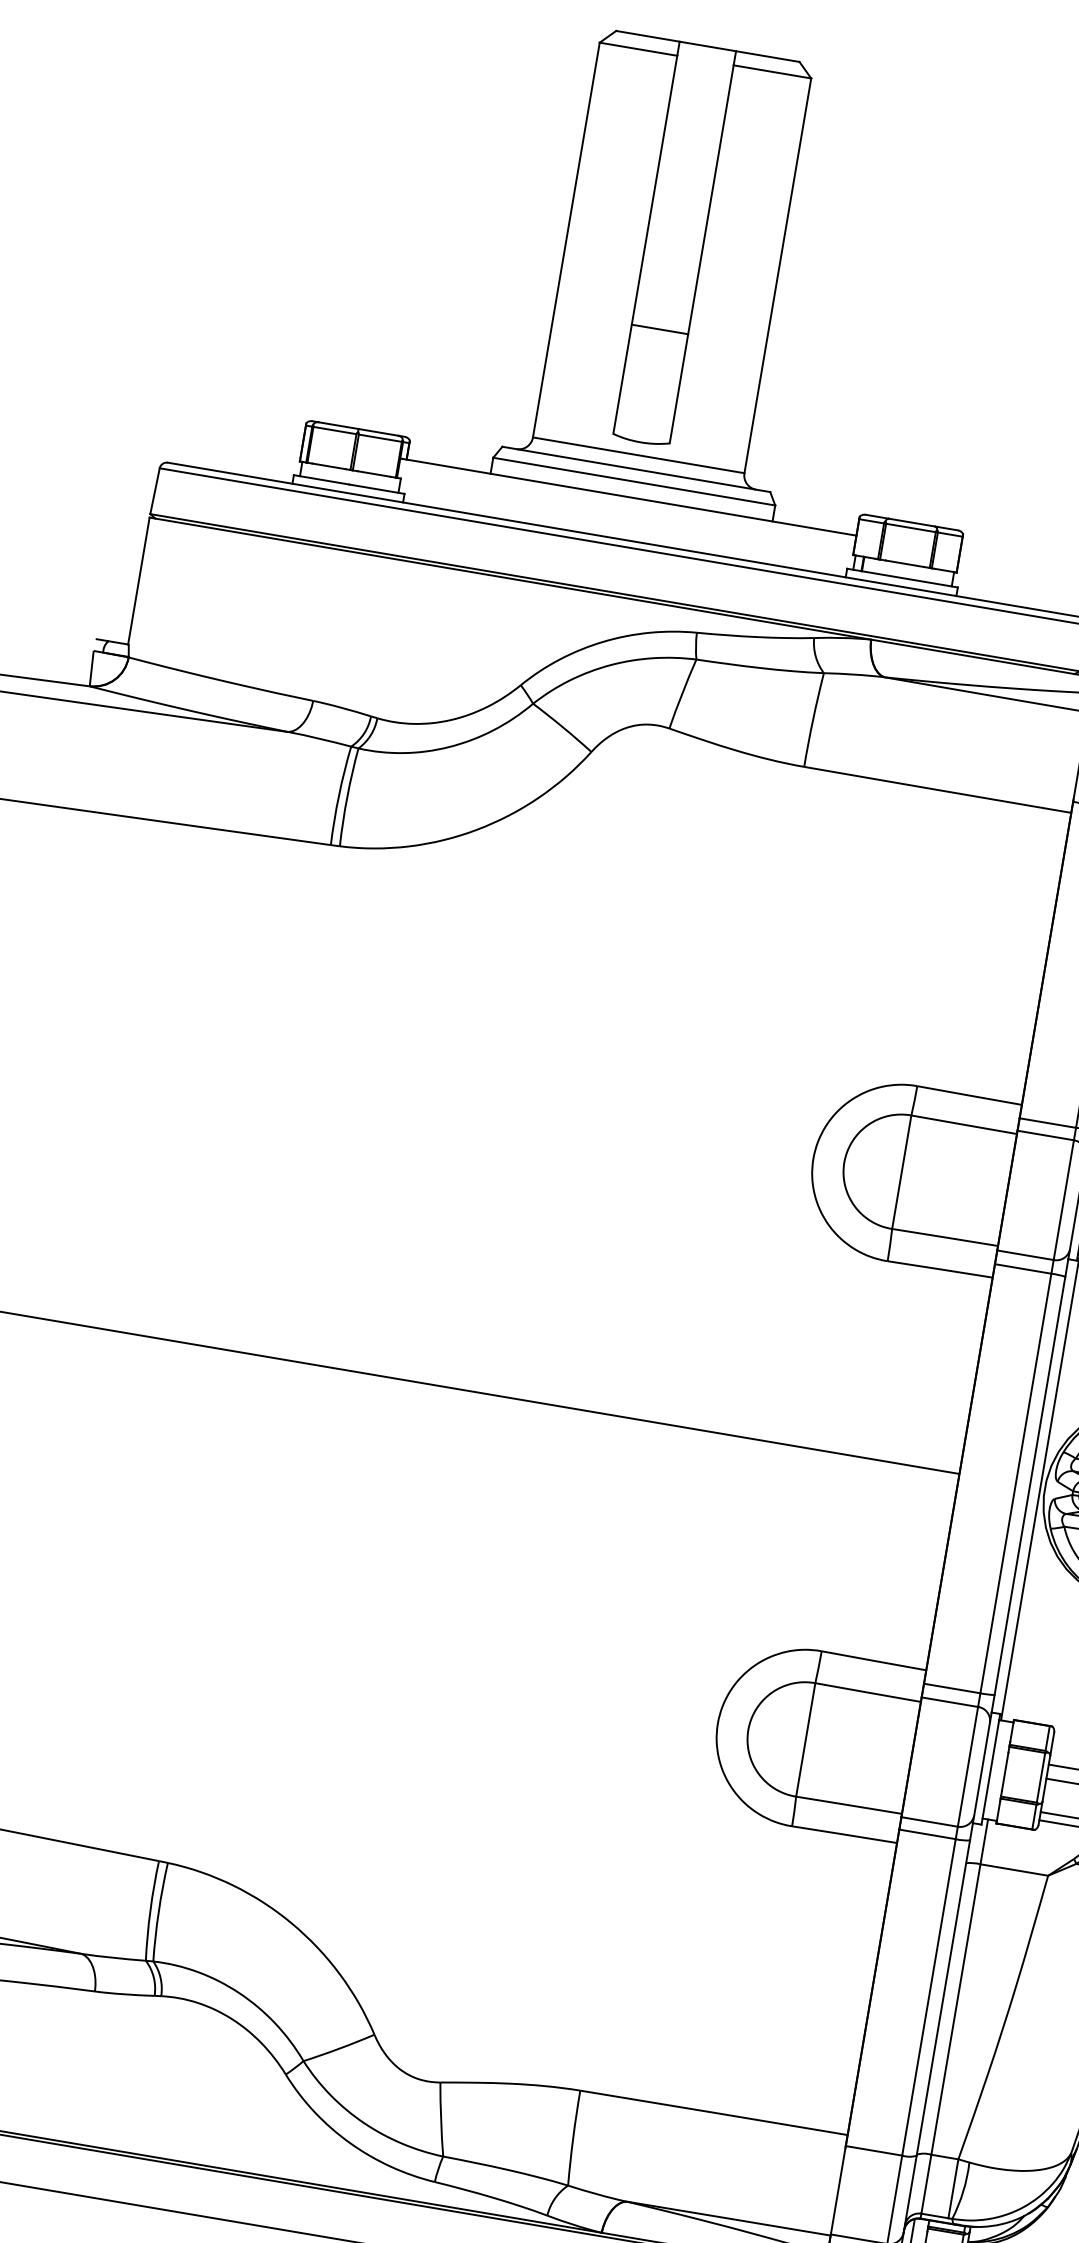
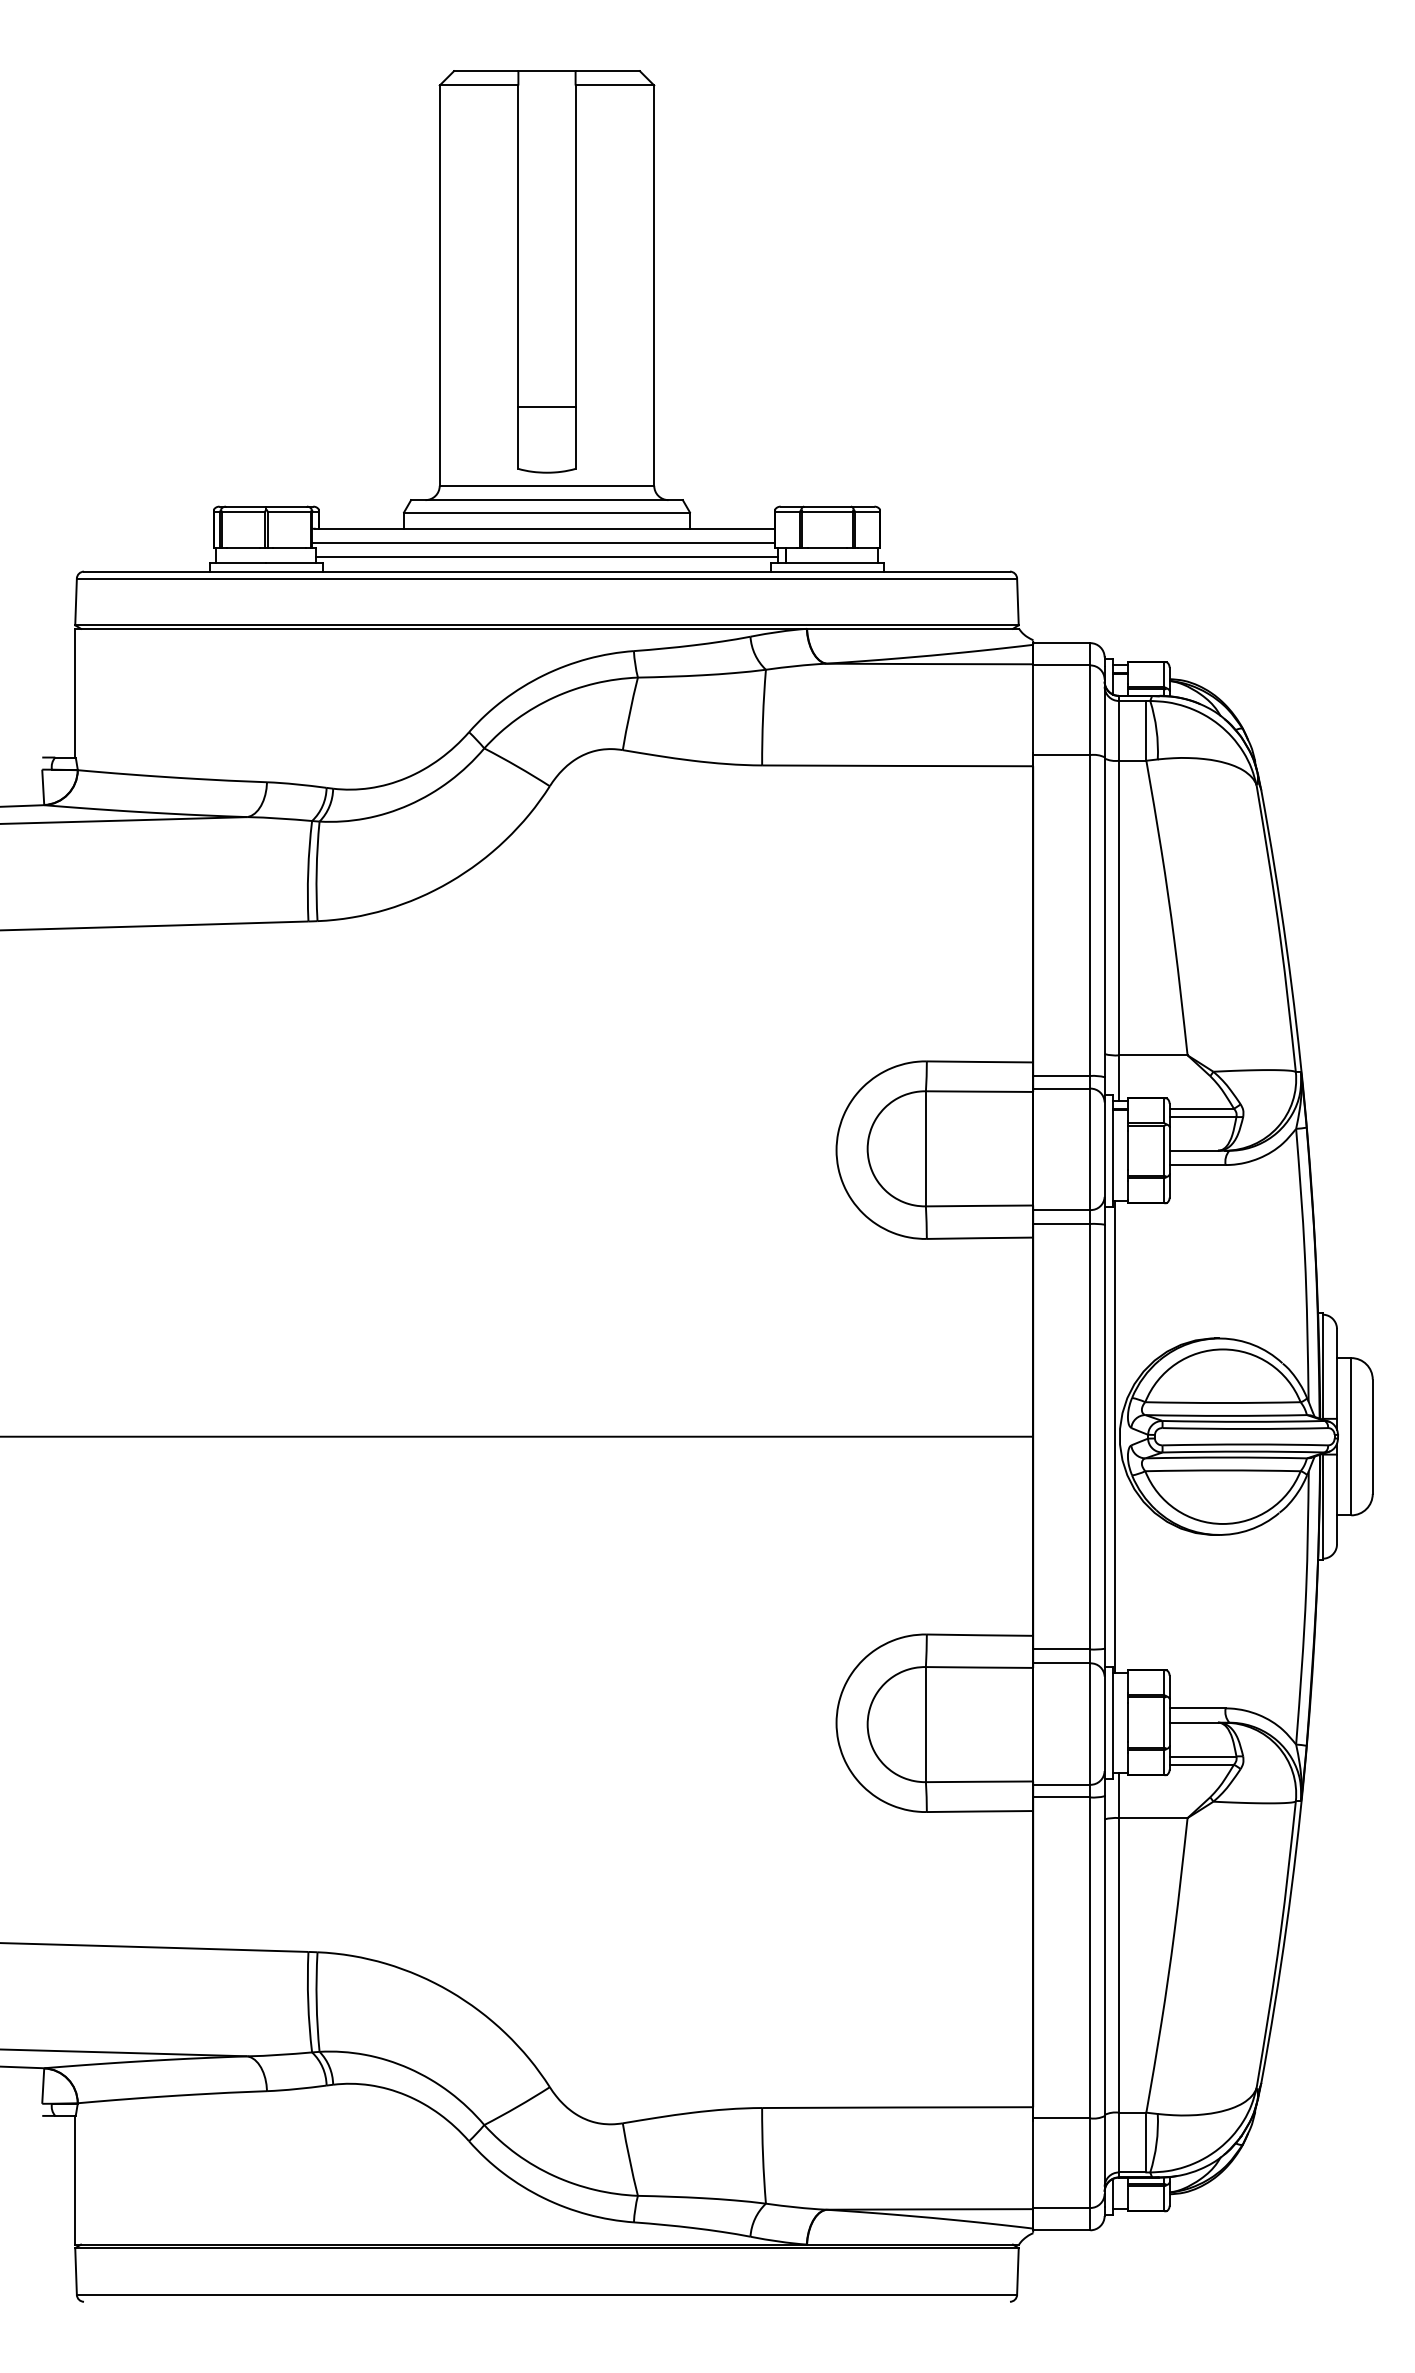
line: (659, 329) -> (546, 407), moved
line: (625, 511) -> (543, 543), added
line: (626, 525) -> (546, 557), added

